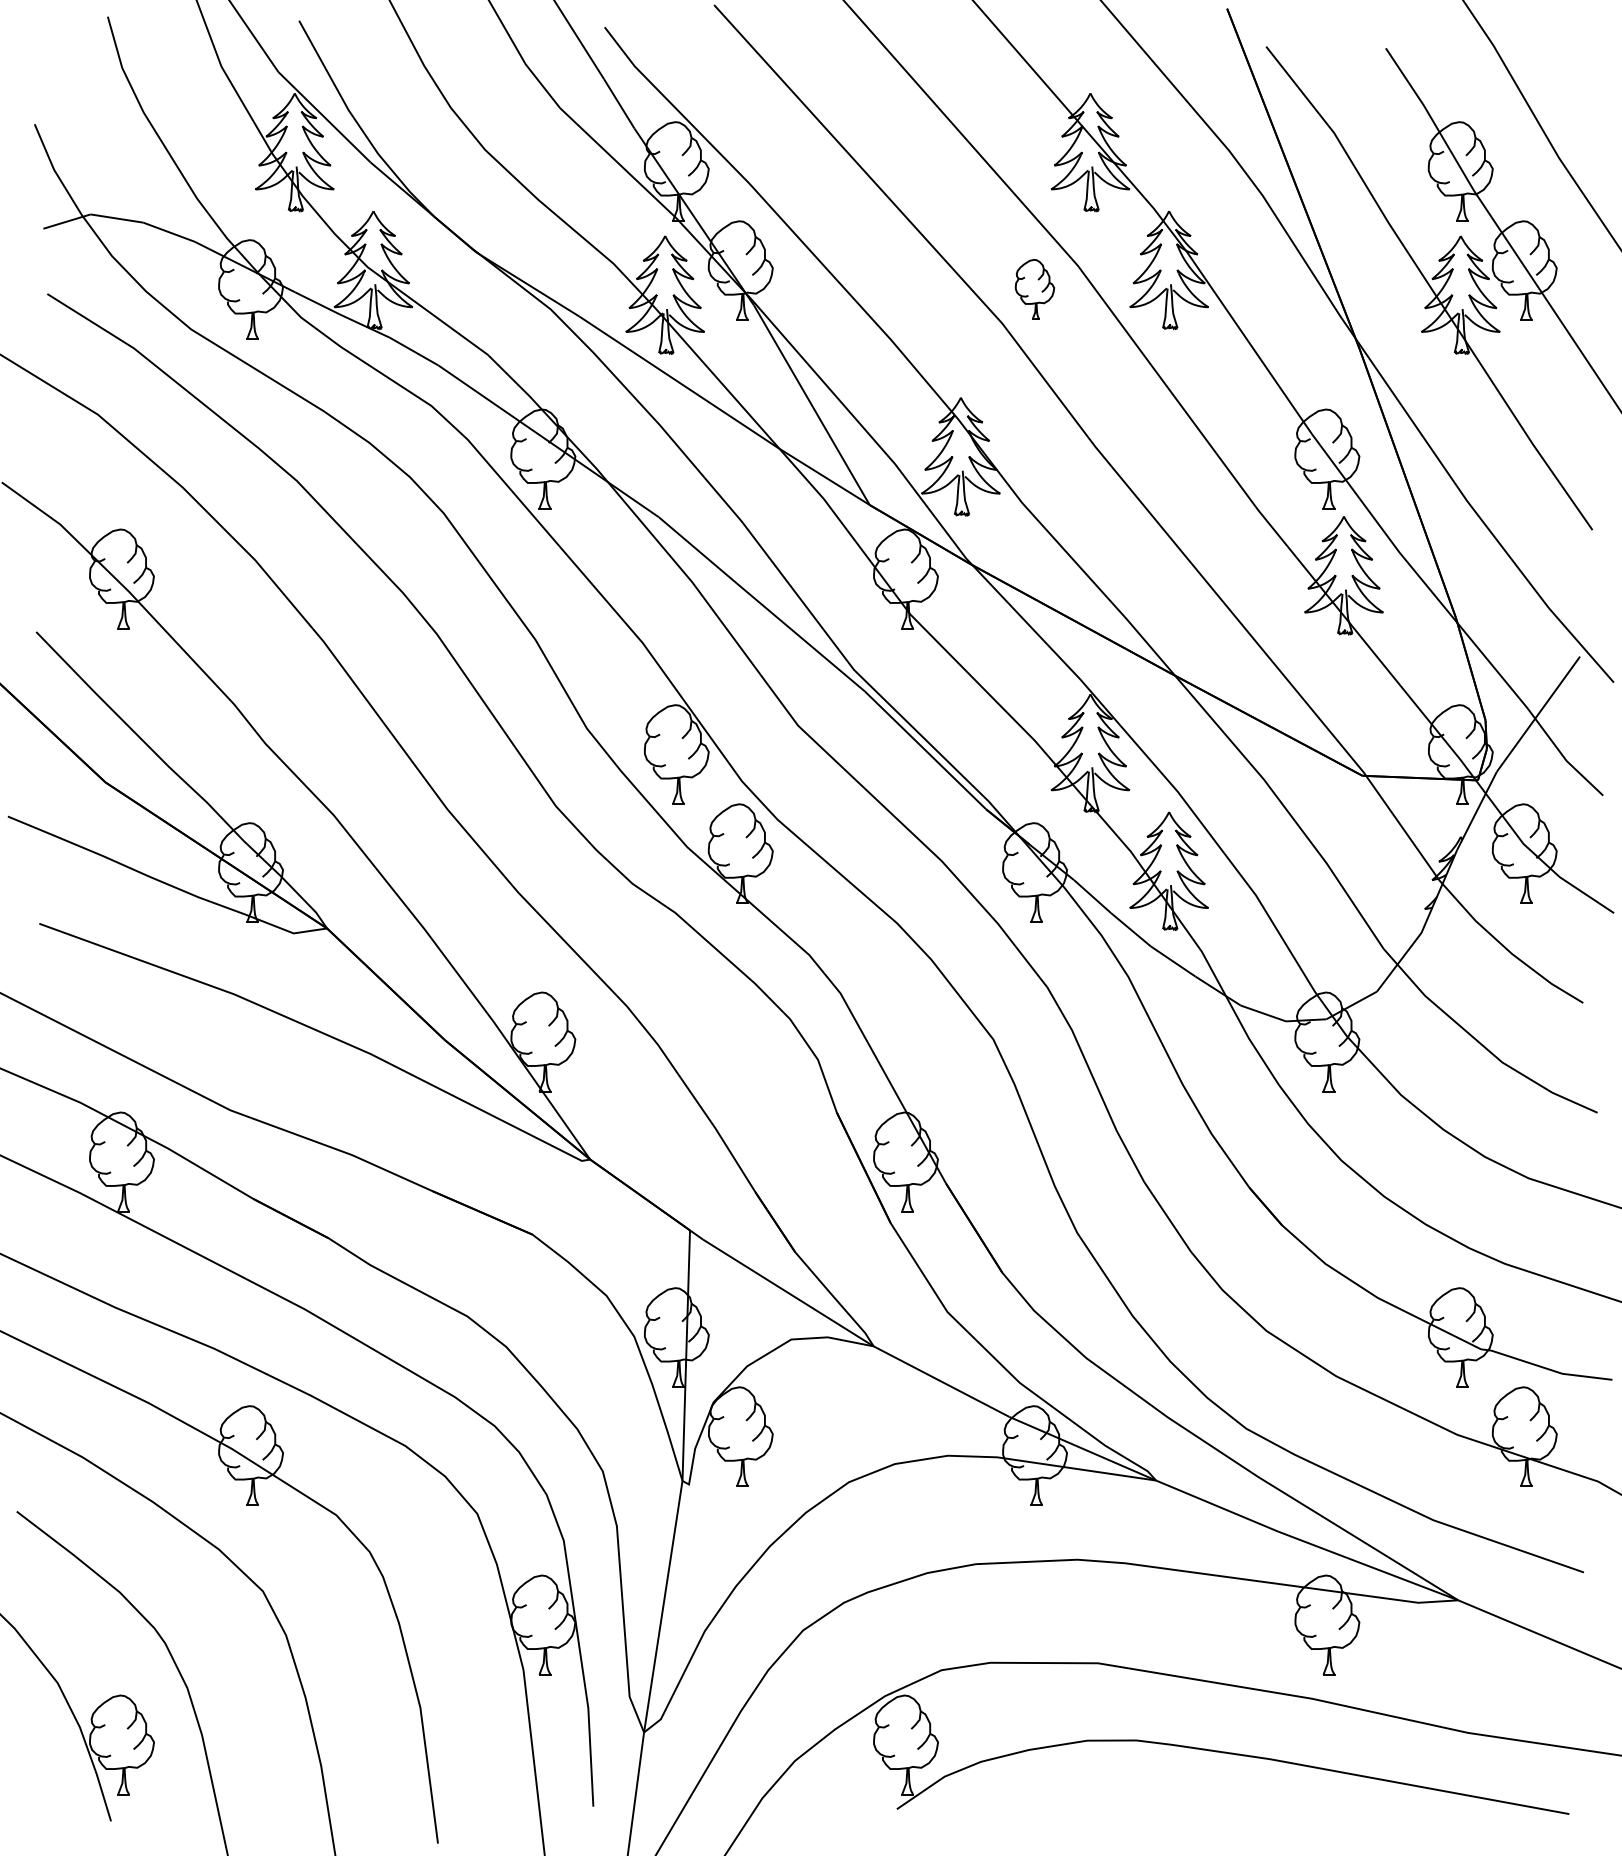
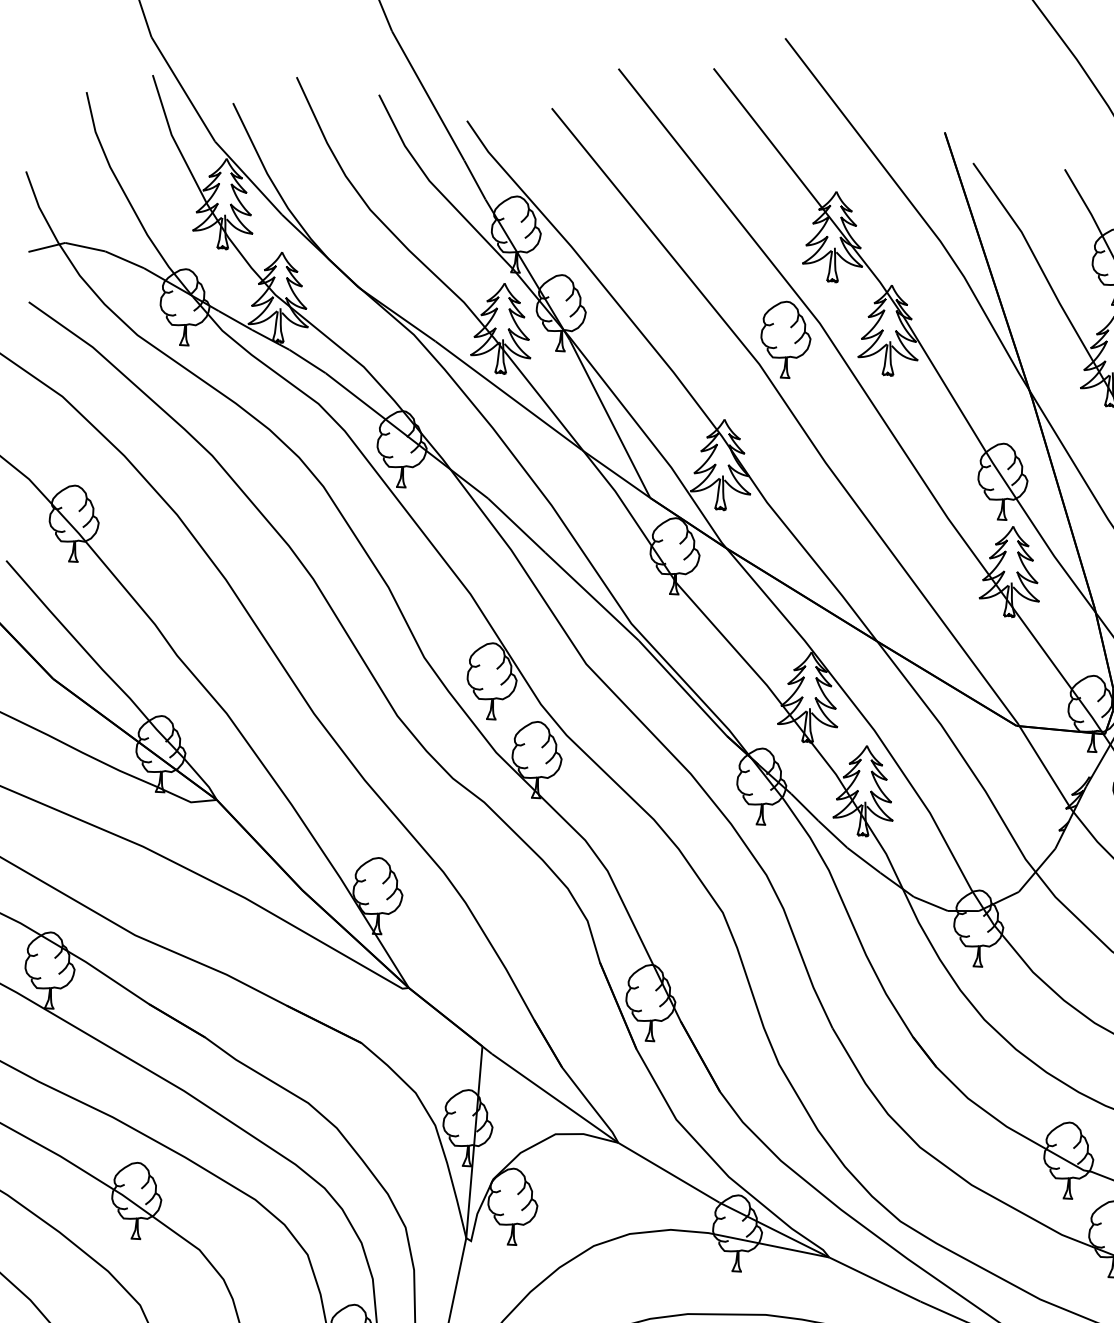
part: (1034, 289) -> (785, 339), size x1.67

